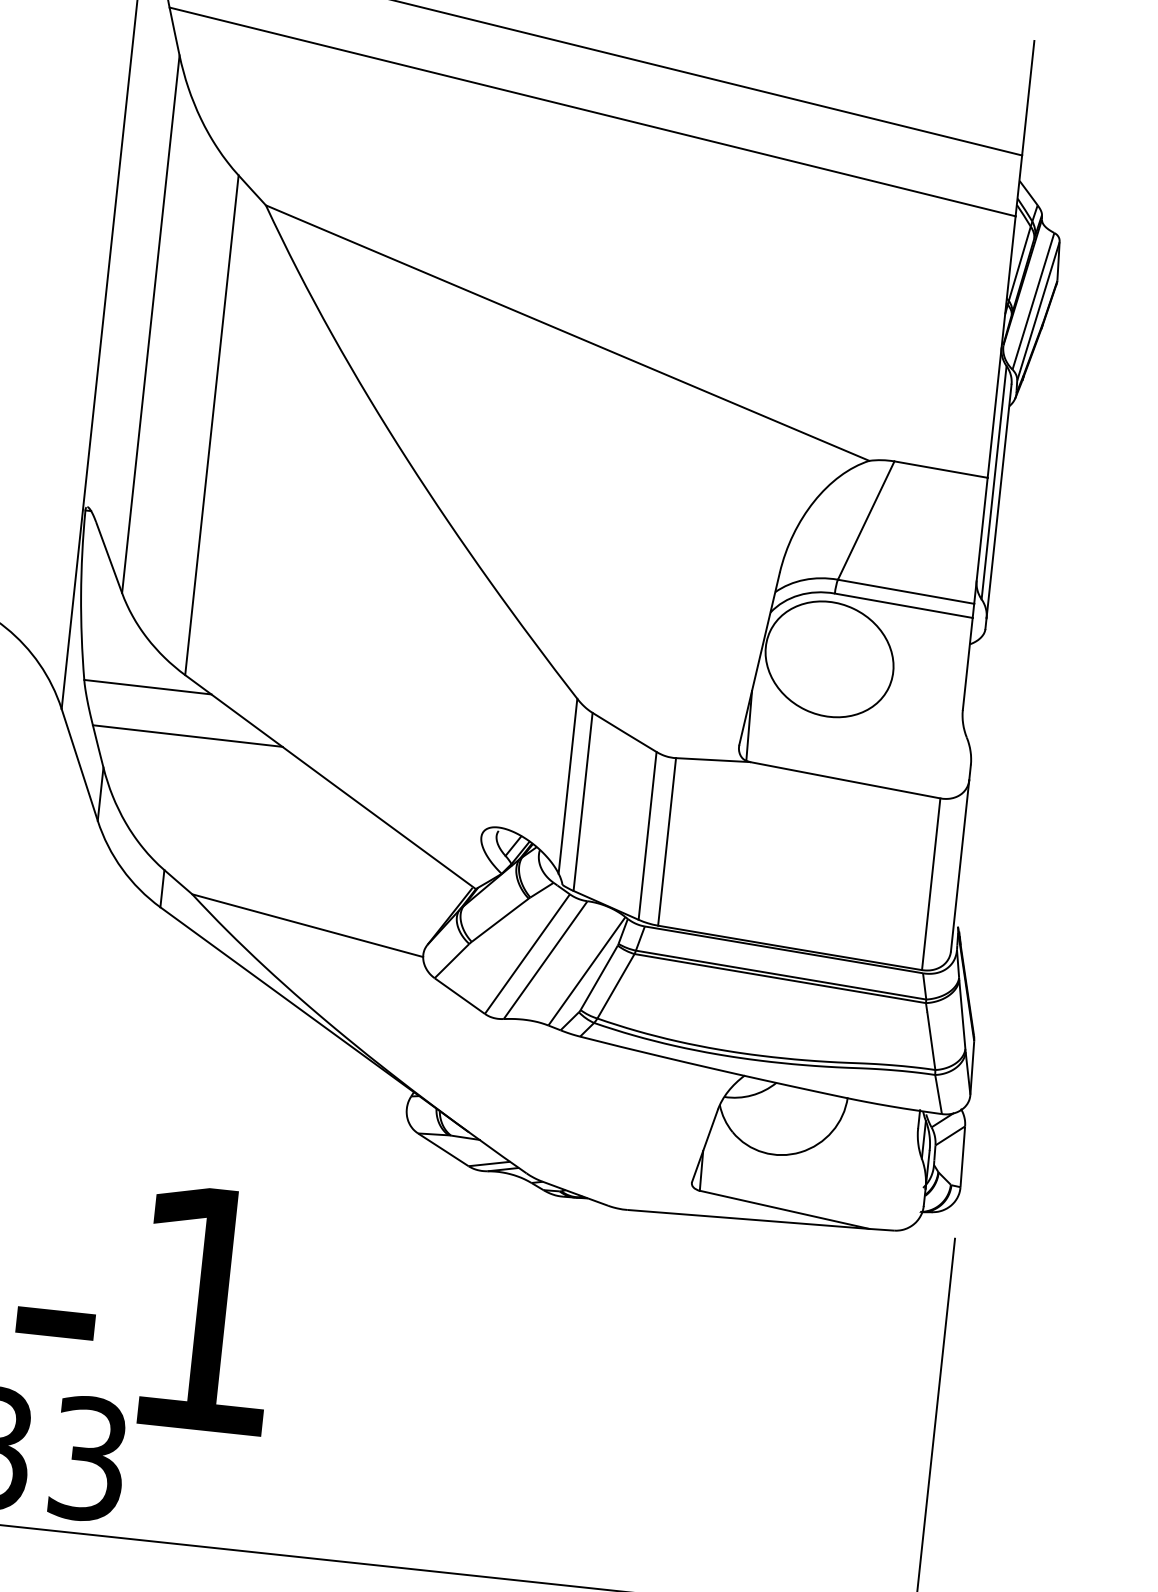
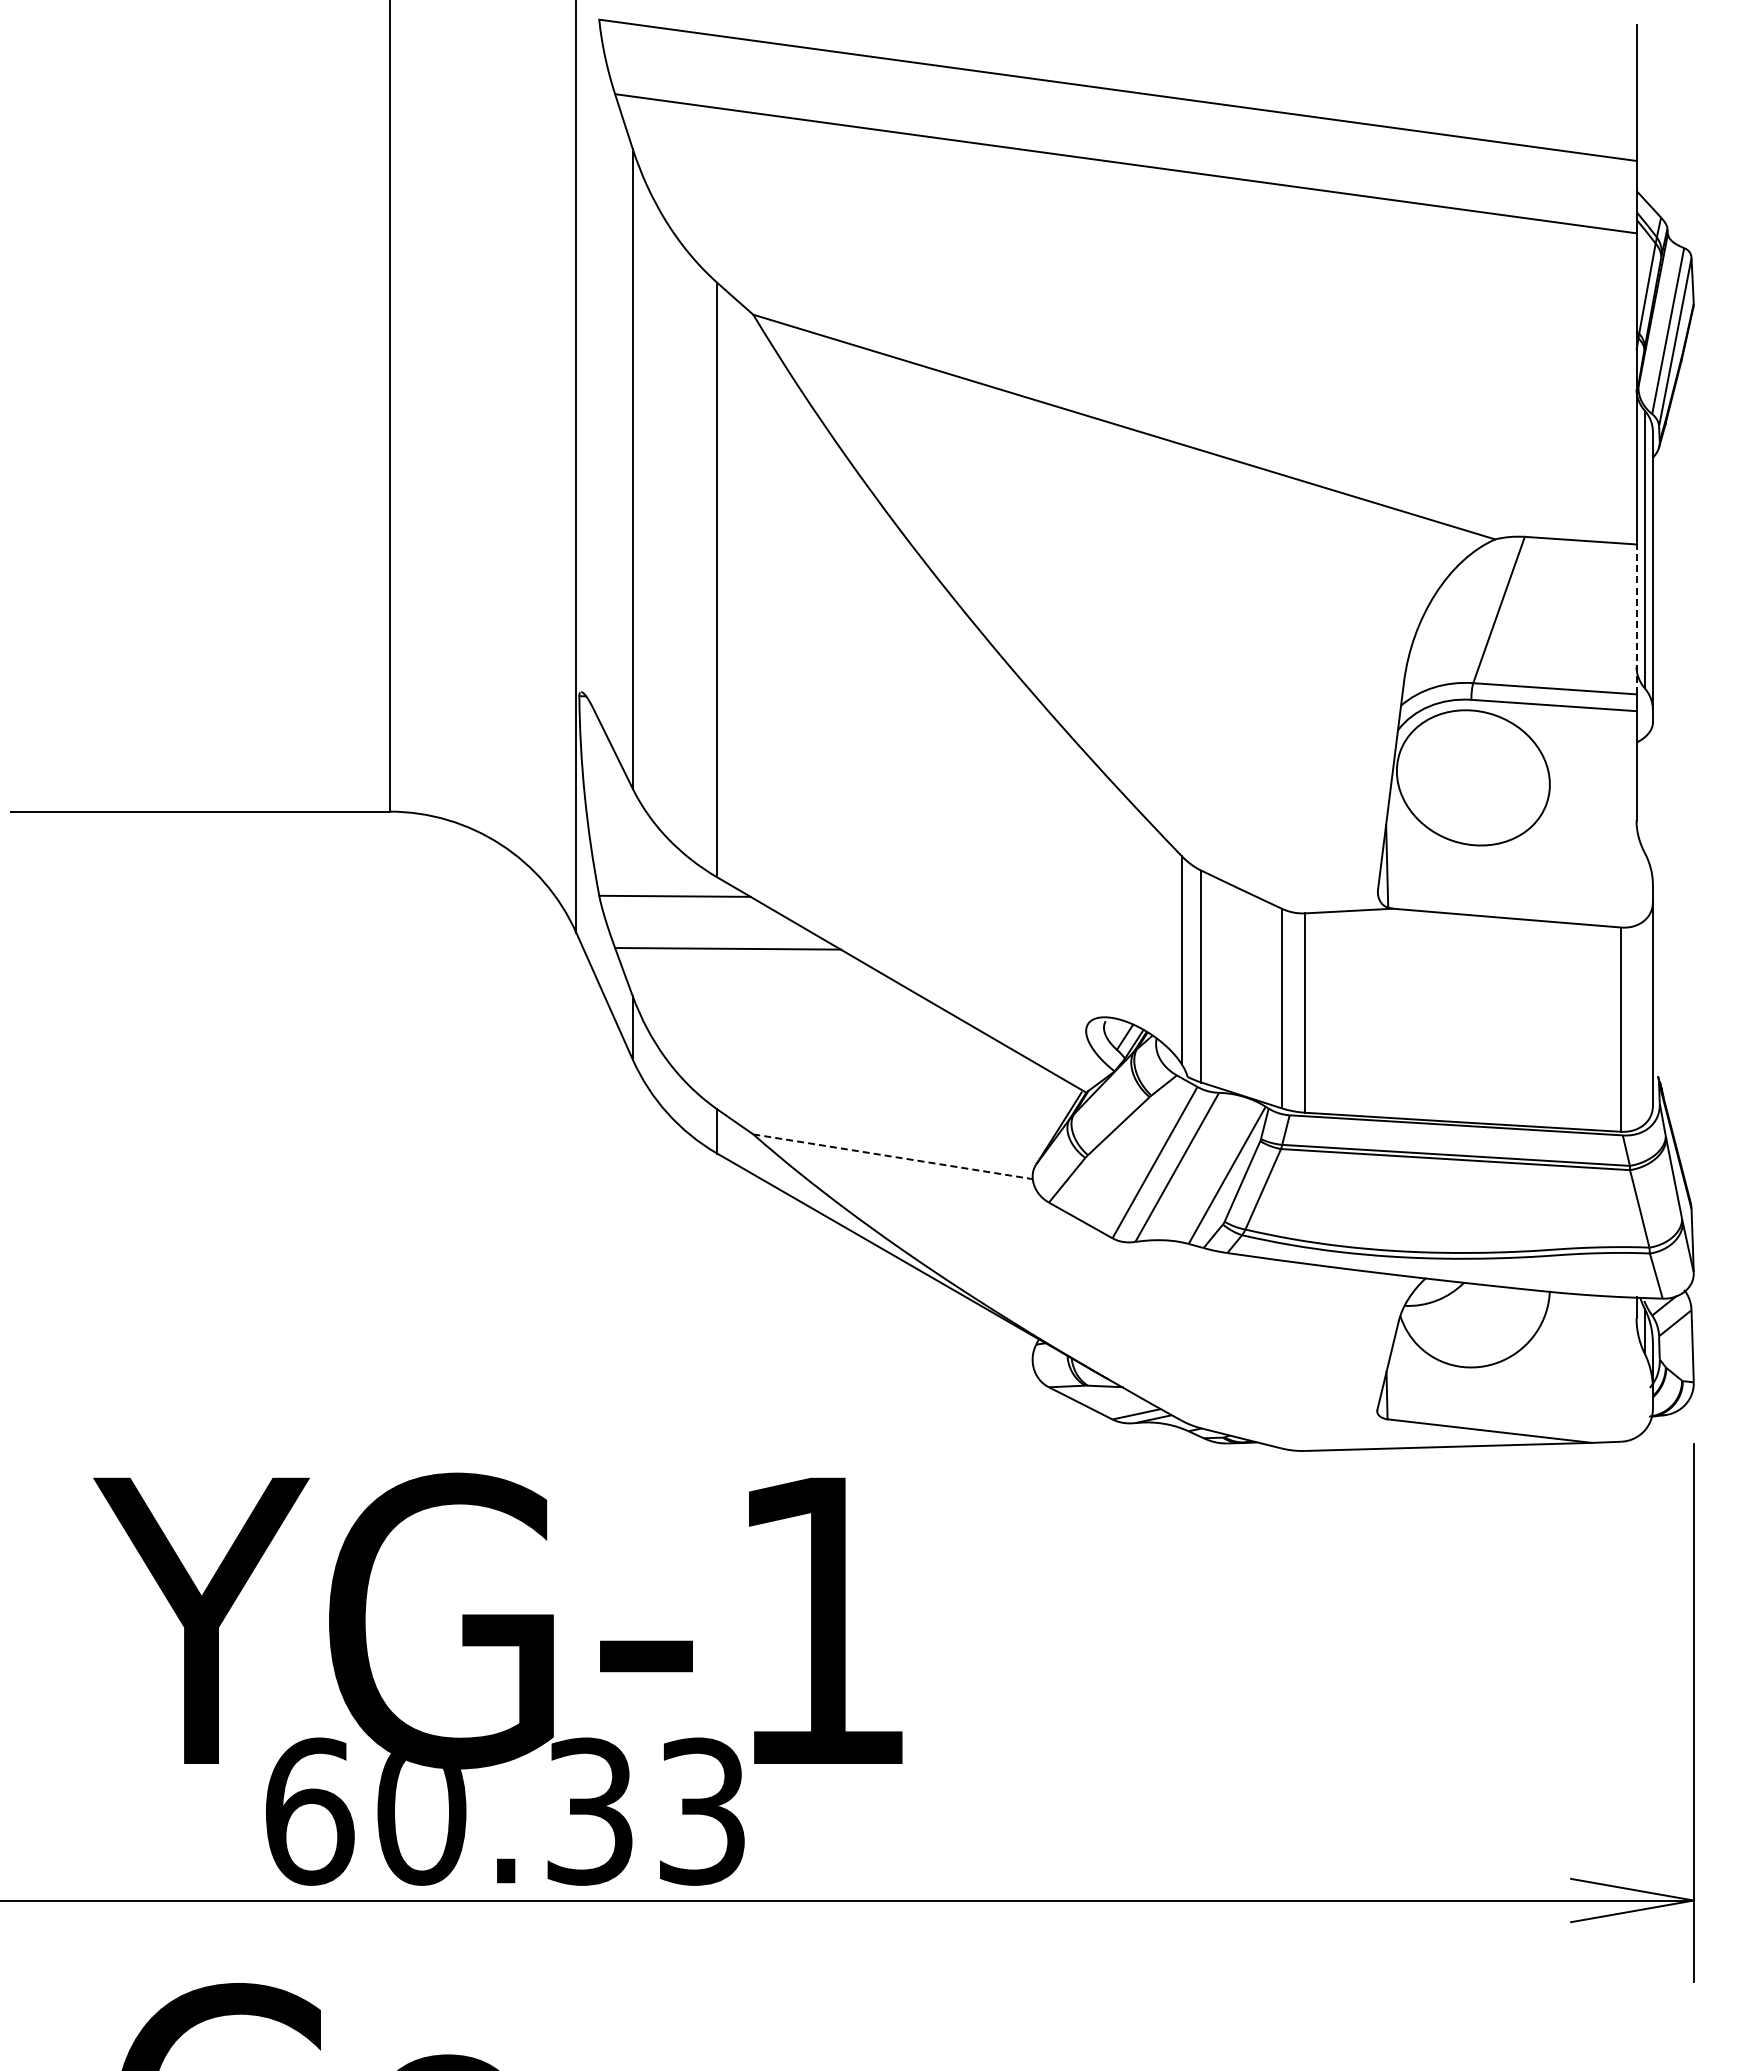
line: (980, 540) -> (1636, 619), solid -> dashed
line: (308, 925) -> (893, 1156), solid -> dashed

